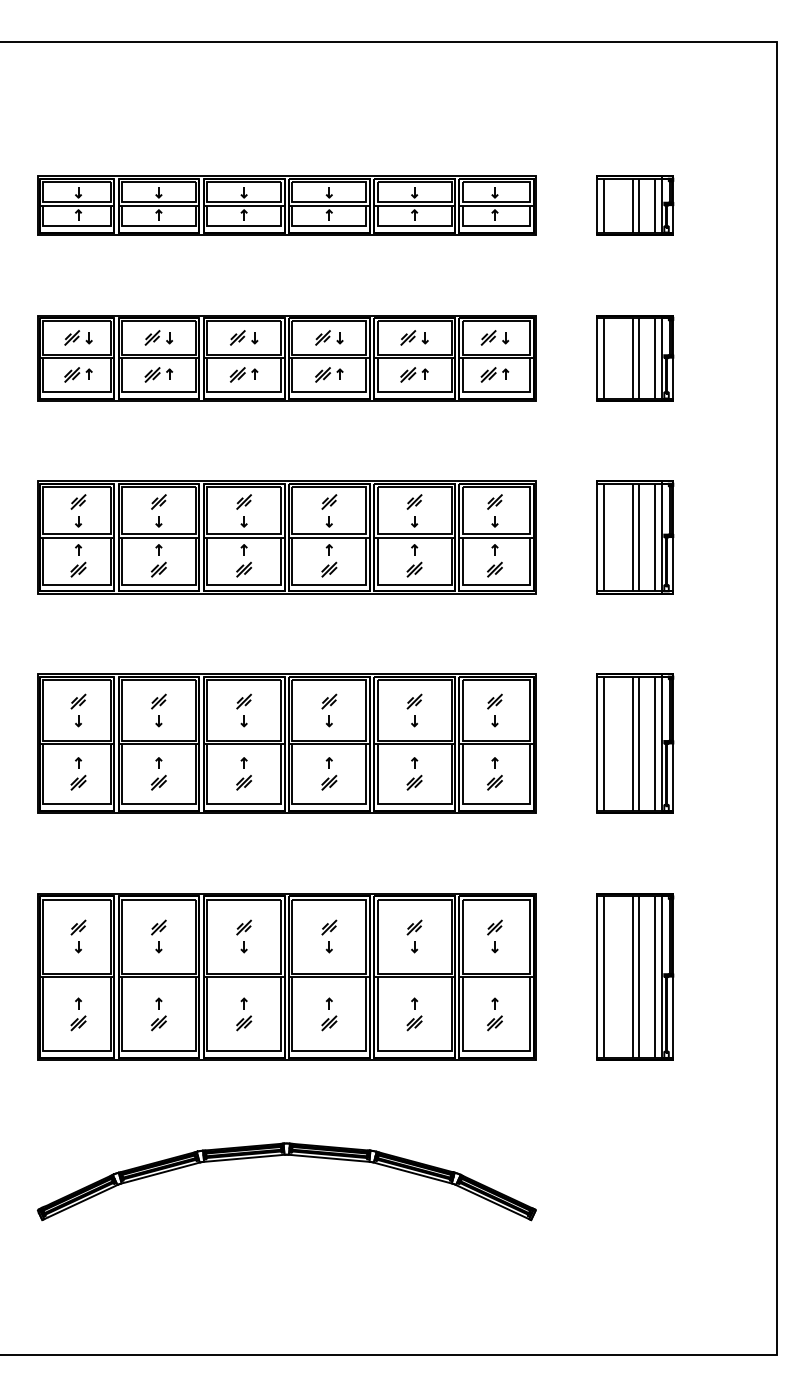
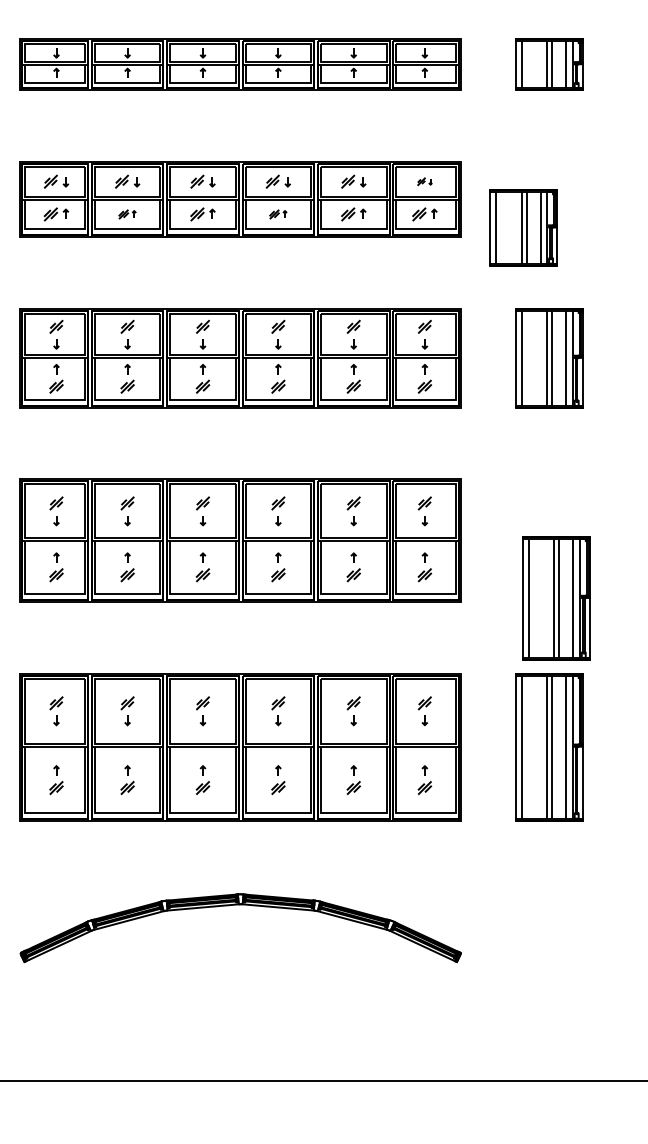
part: (494, 337) -> (424, 181), size x0.6
part: (635, 358) -> (523, 228), moved
part: (158, 374) -> (127, 214), size x0.7
part: (329, 374) -> (278, 214), size x0.7
part: (635, 743) -> (556, 597), moved

